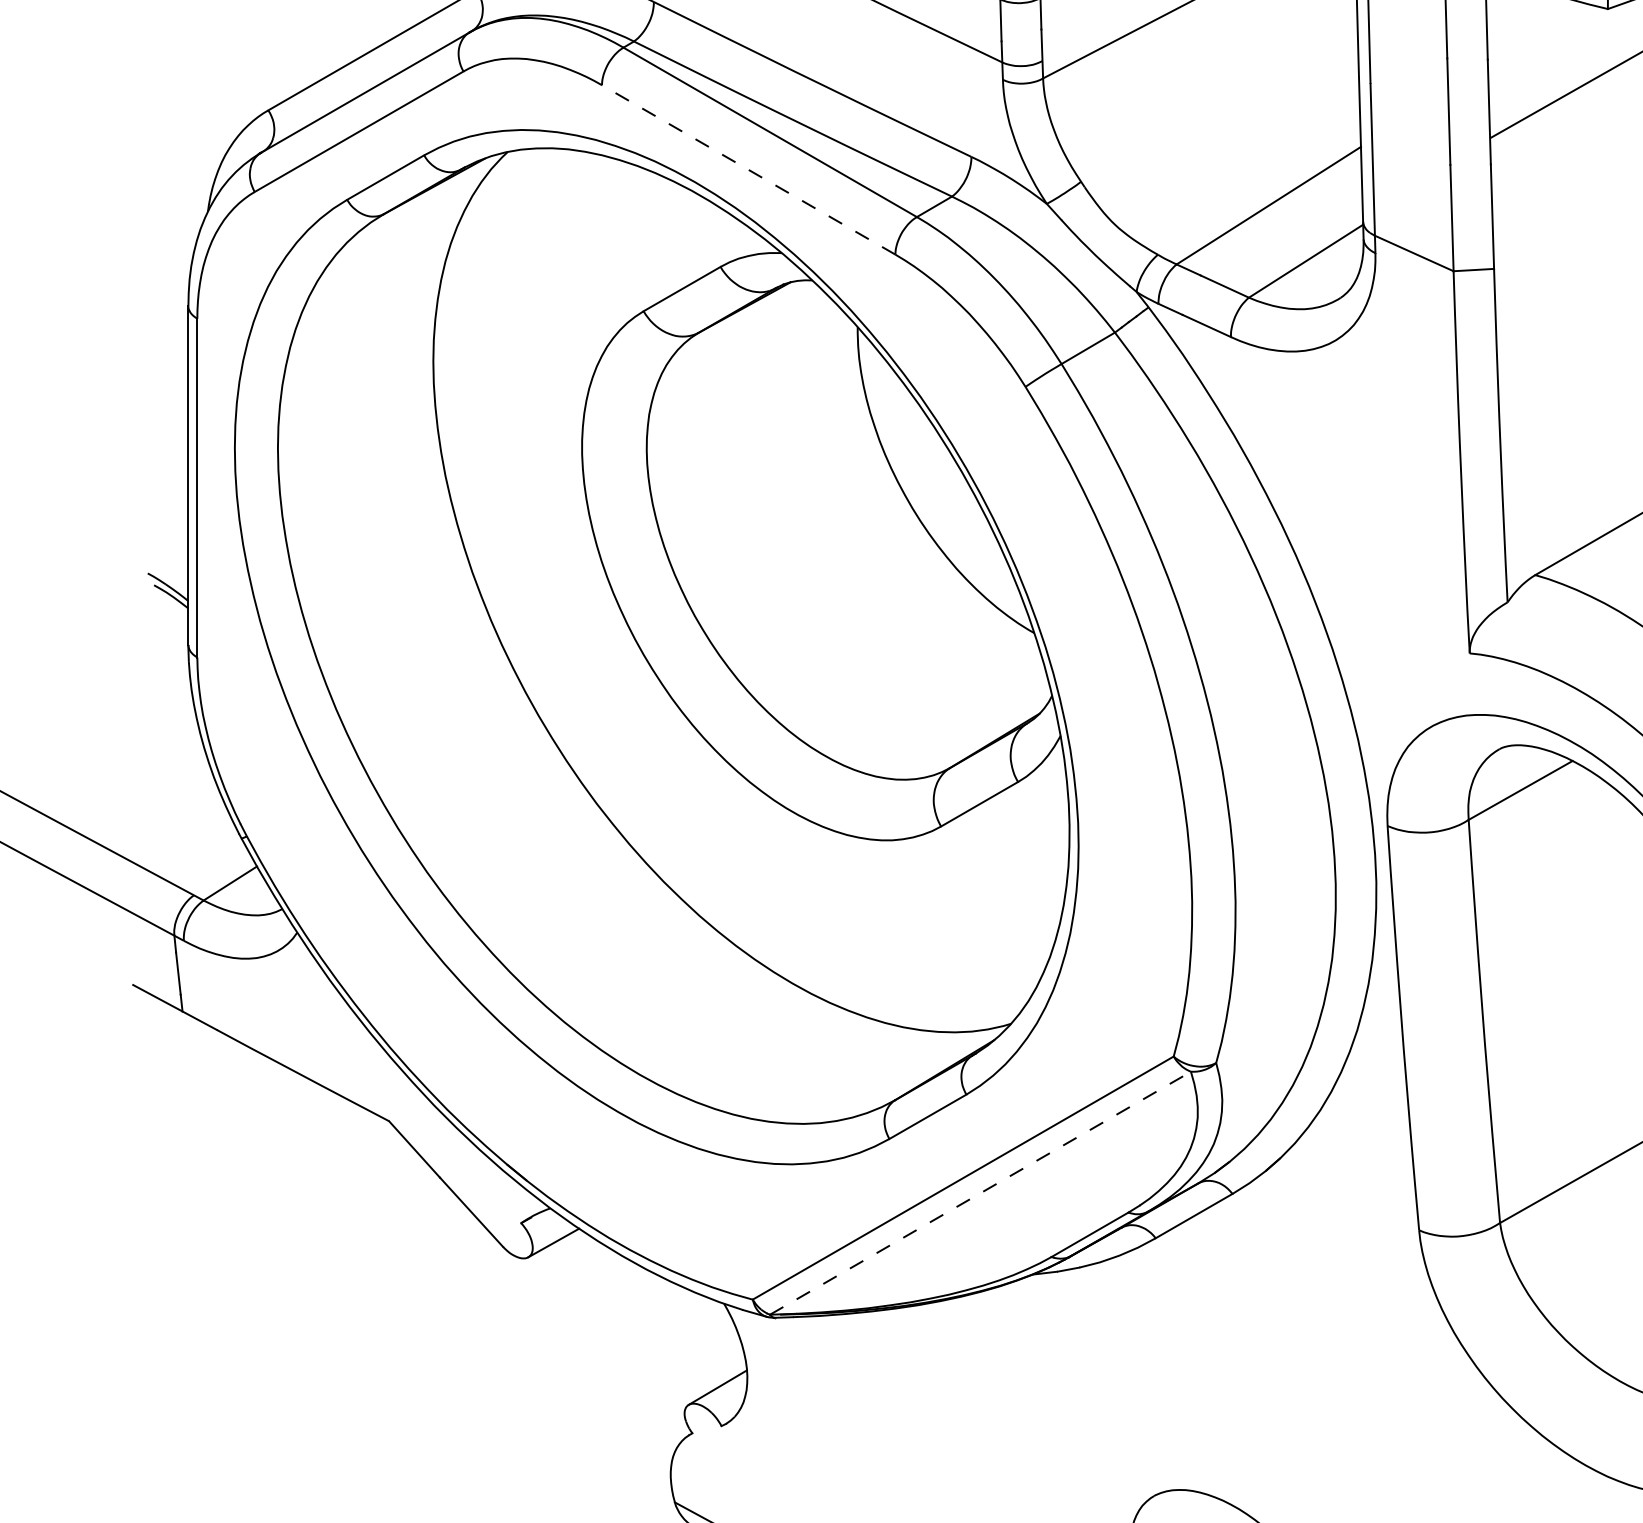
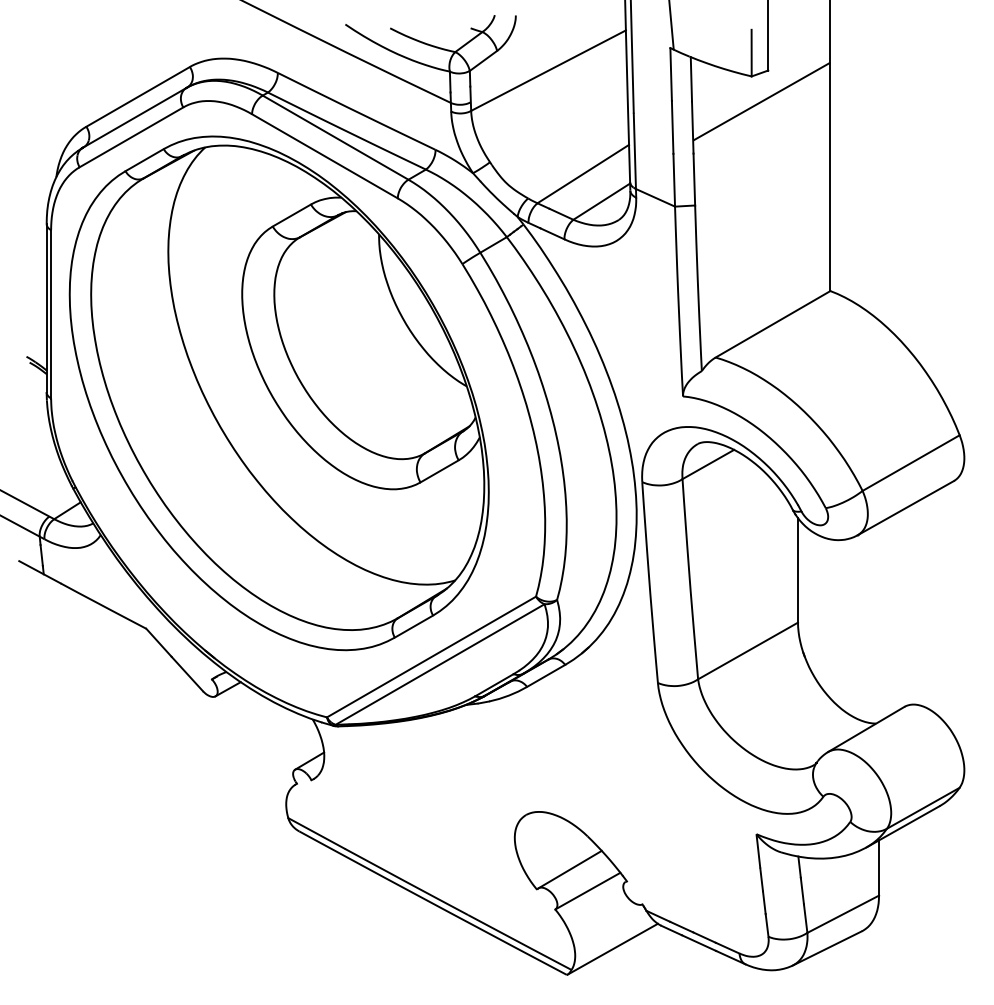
line: (747, 170) -> (324, 156), dashed -> solid
line: (981, 1193) -> (440, 664), dashed -> solid

